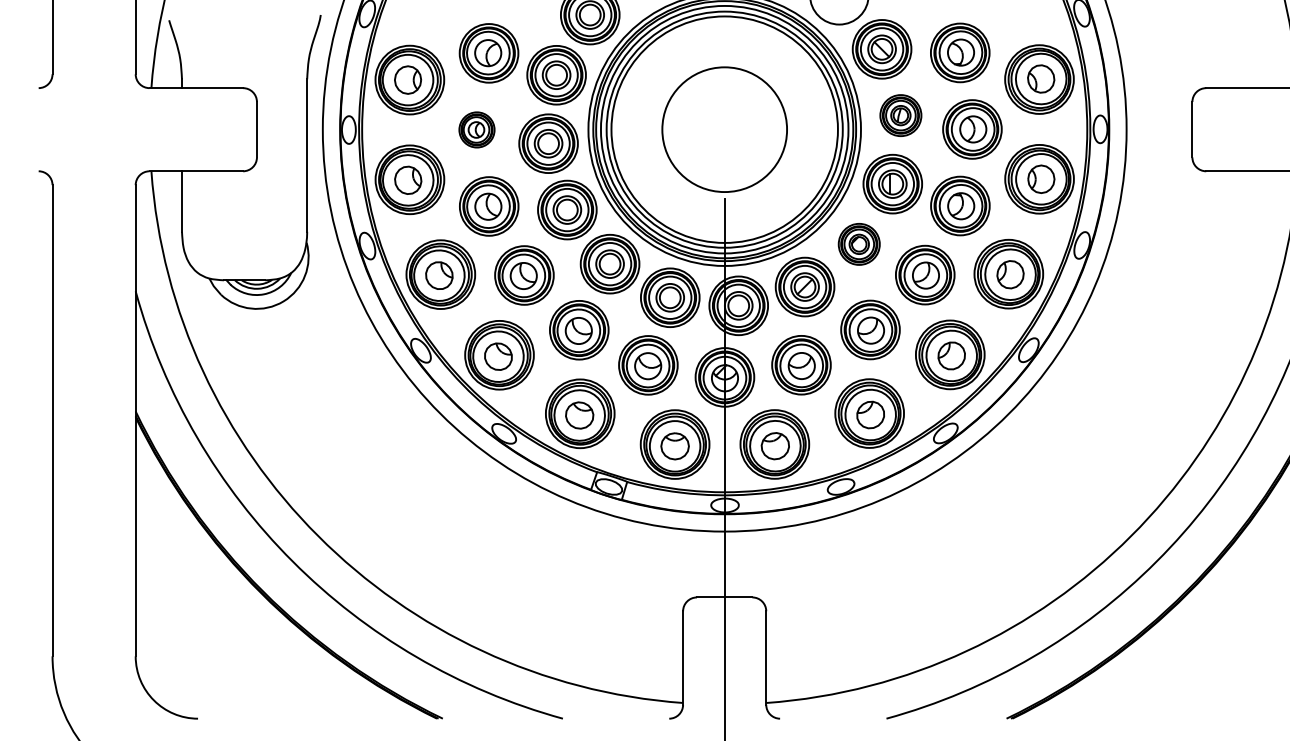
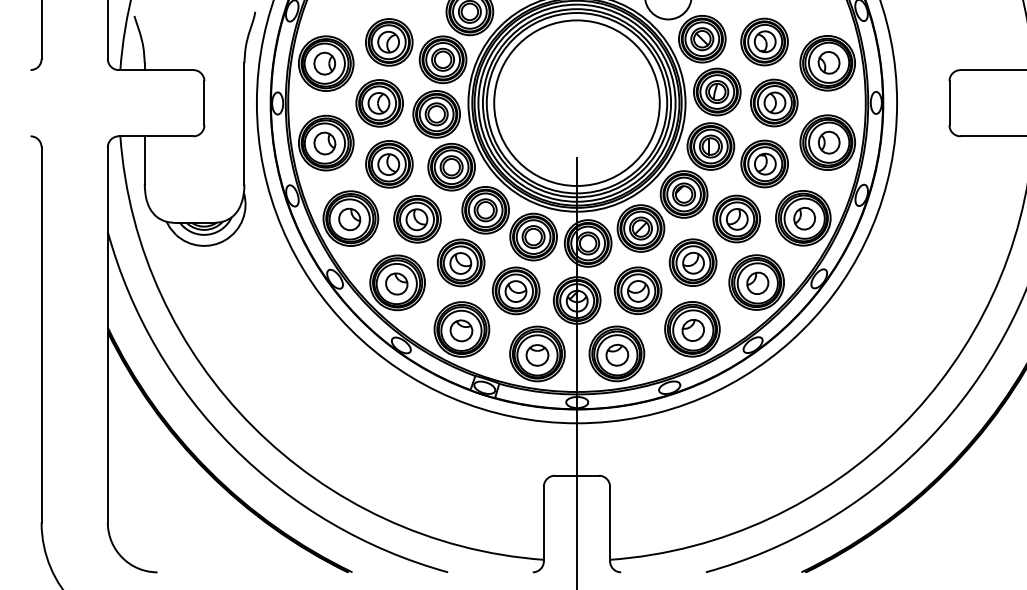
part: (900, 115) -> (717, 91), size x1.43
part: (476, 129) -> (379, 103), size x1.67
circle: (724, 129) -> (576, 103), size x1.67
part: (859, 244) -> (684, 194), size x1.43

